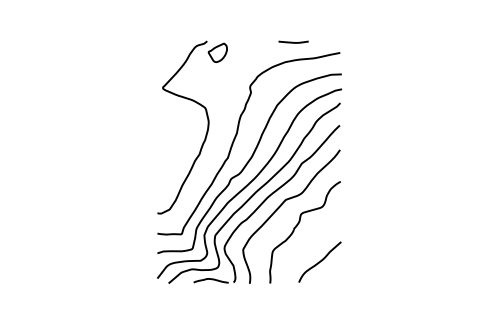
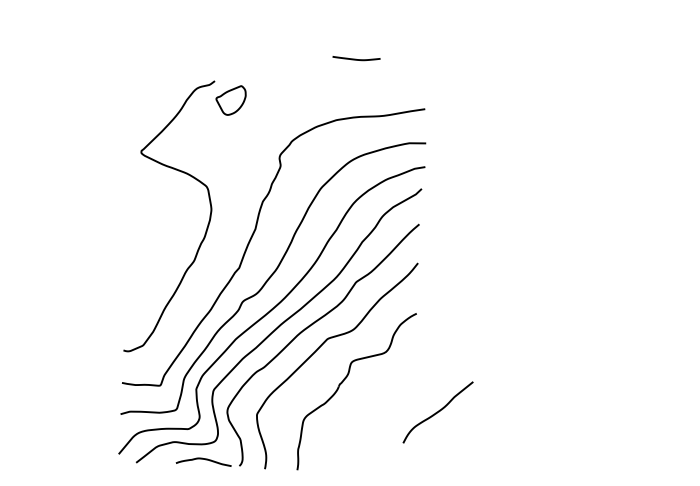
line: (293, 41) -> (356, 57), moved
curve: (319, 261) -> (437, 411), moved

